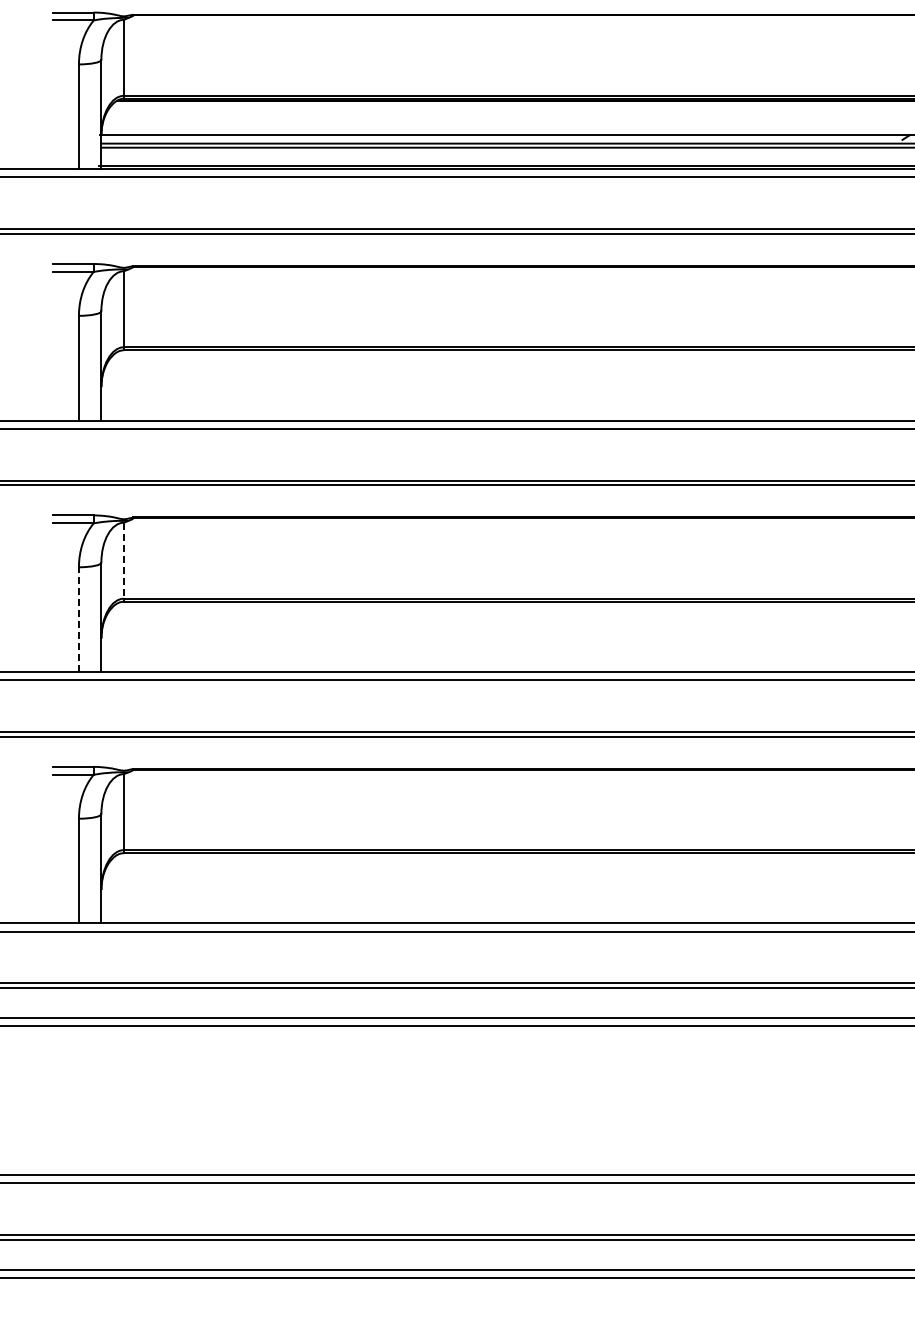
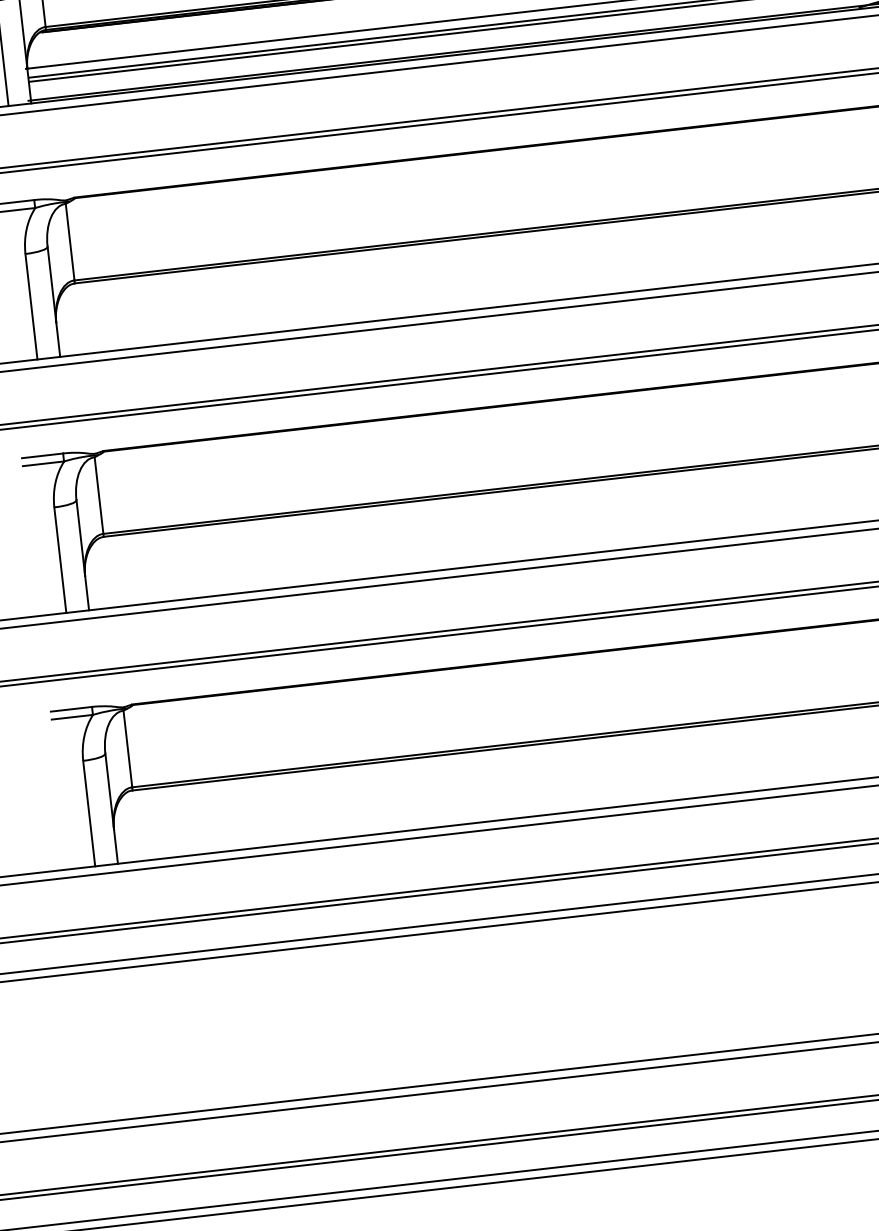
line: (124, 560) -> (99, 495), dashed -> solid
line: (78, 619) -> (59, 560), dashed -> solid

